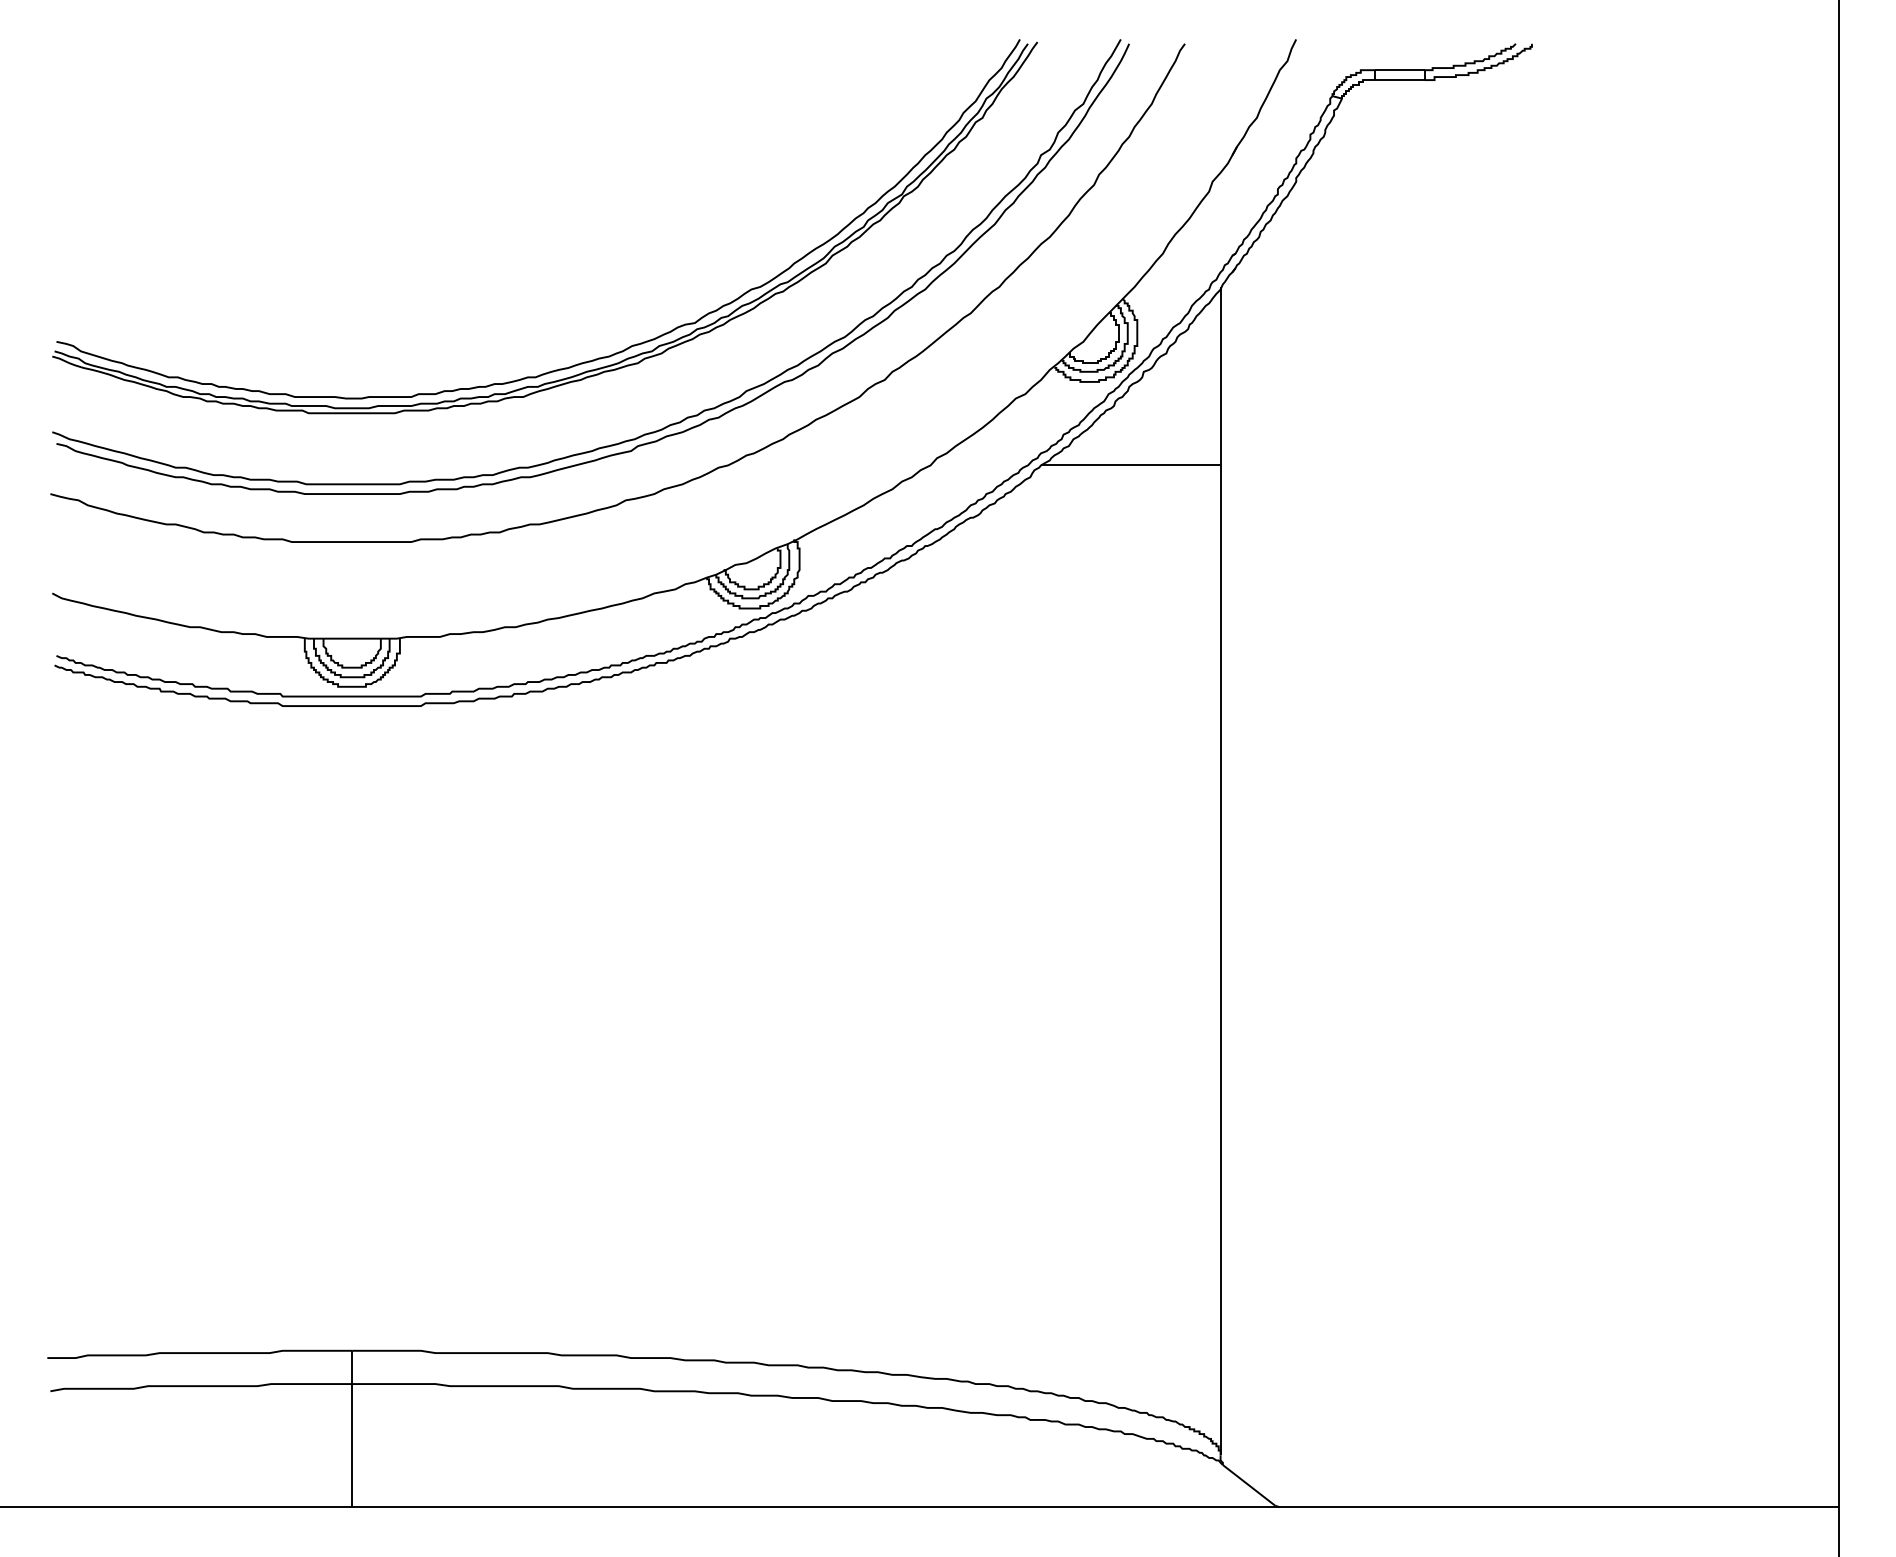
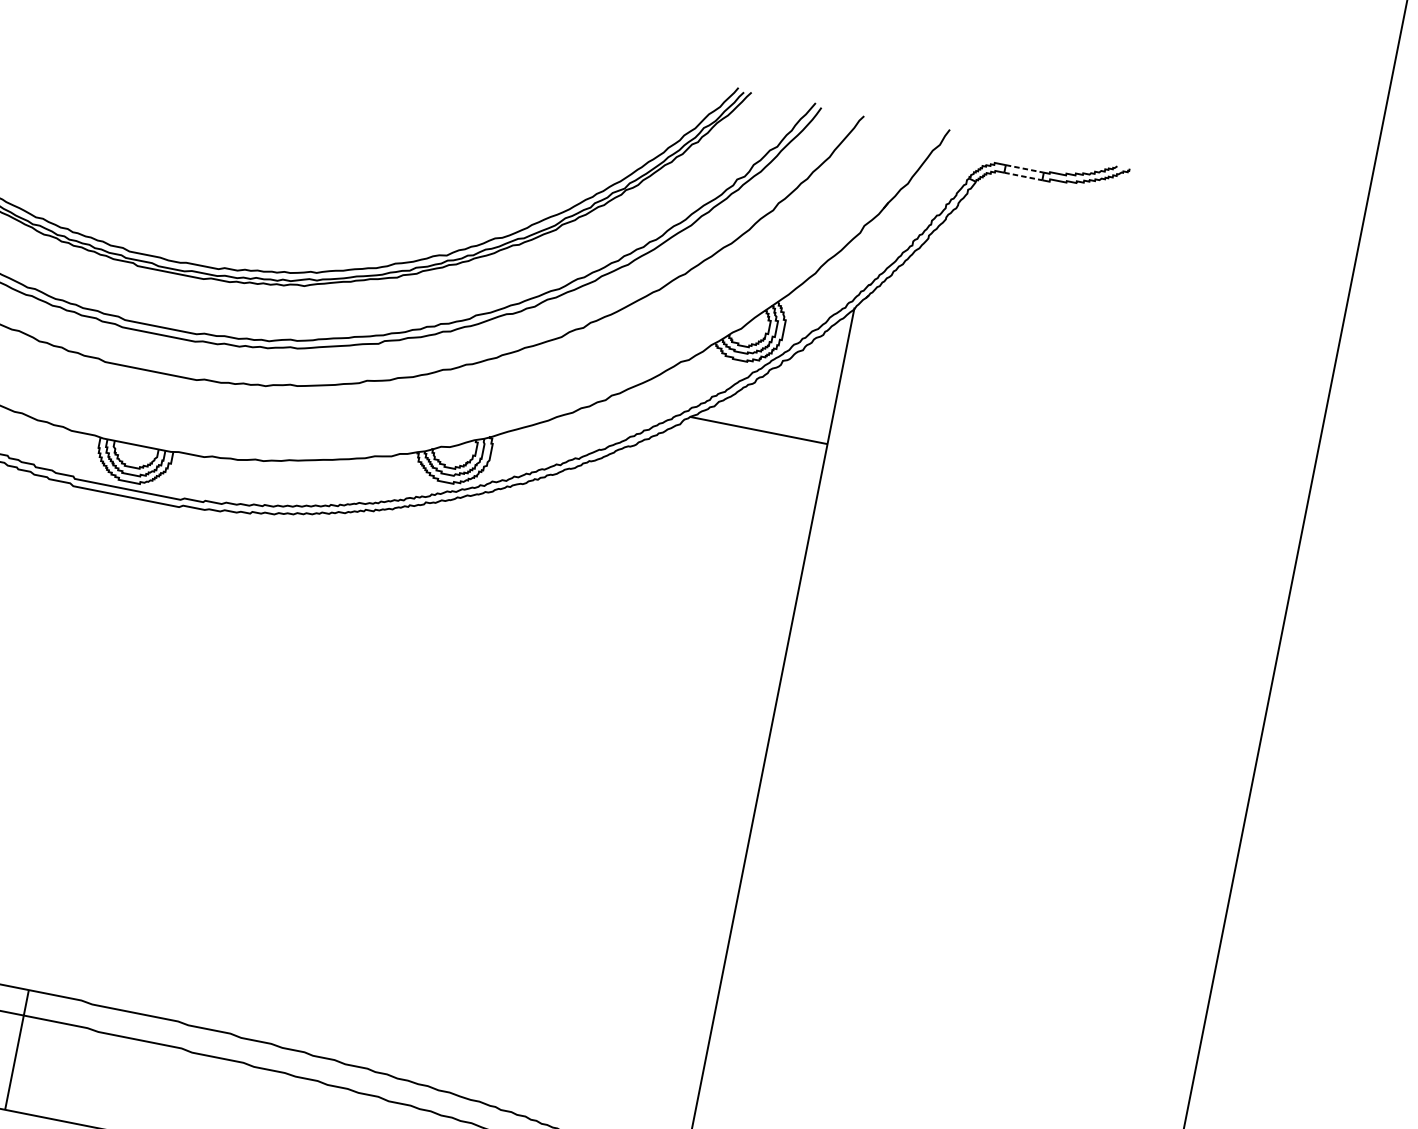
line: (1400, 70) -> (1025, 169), solid -> dashed
line: (1400, 80) -> (1023, 176), solid -> dashed

